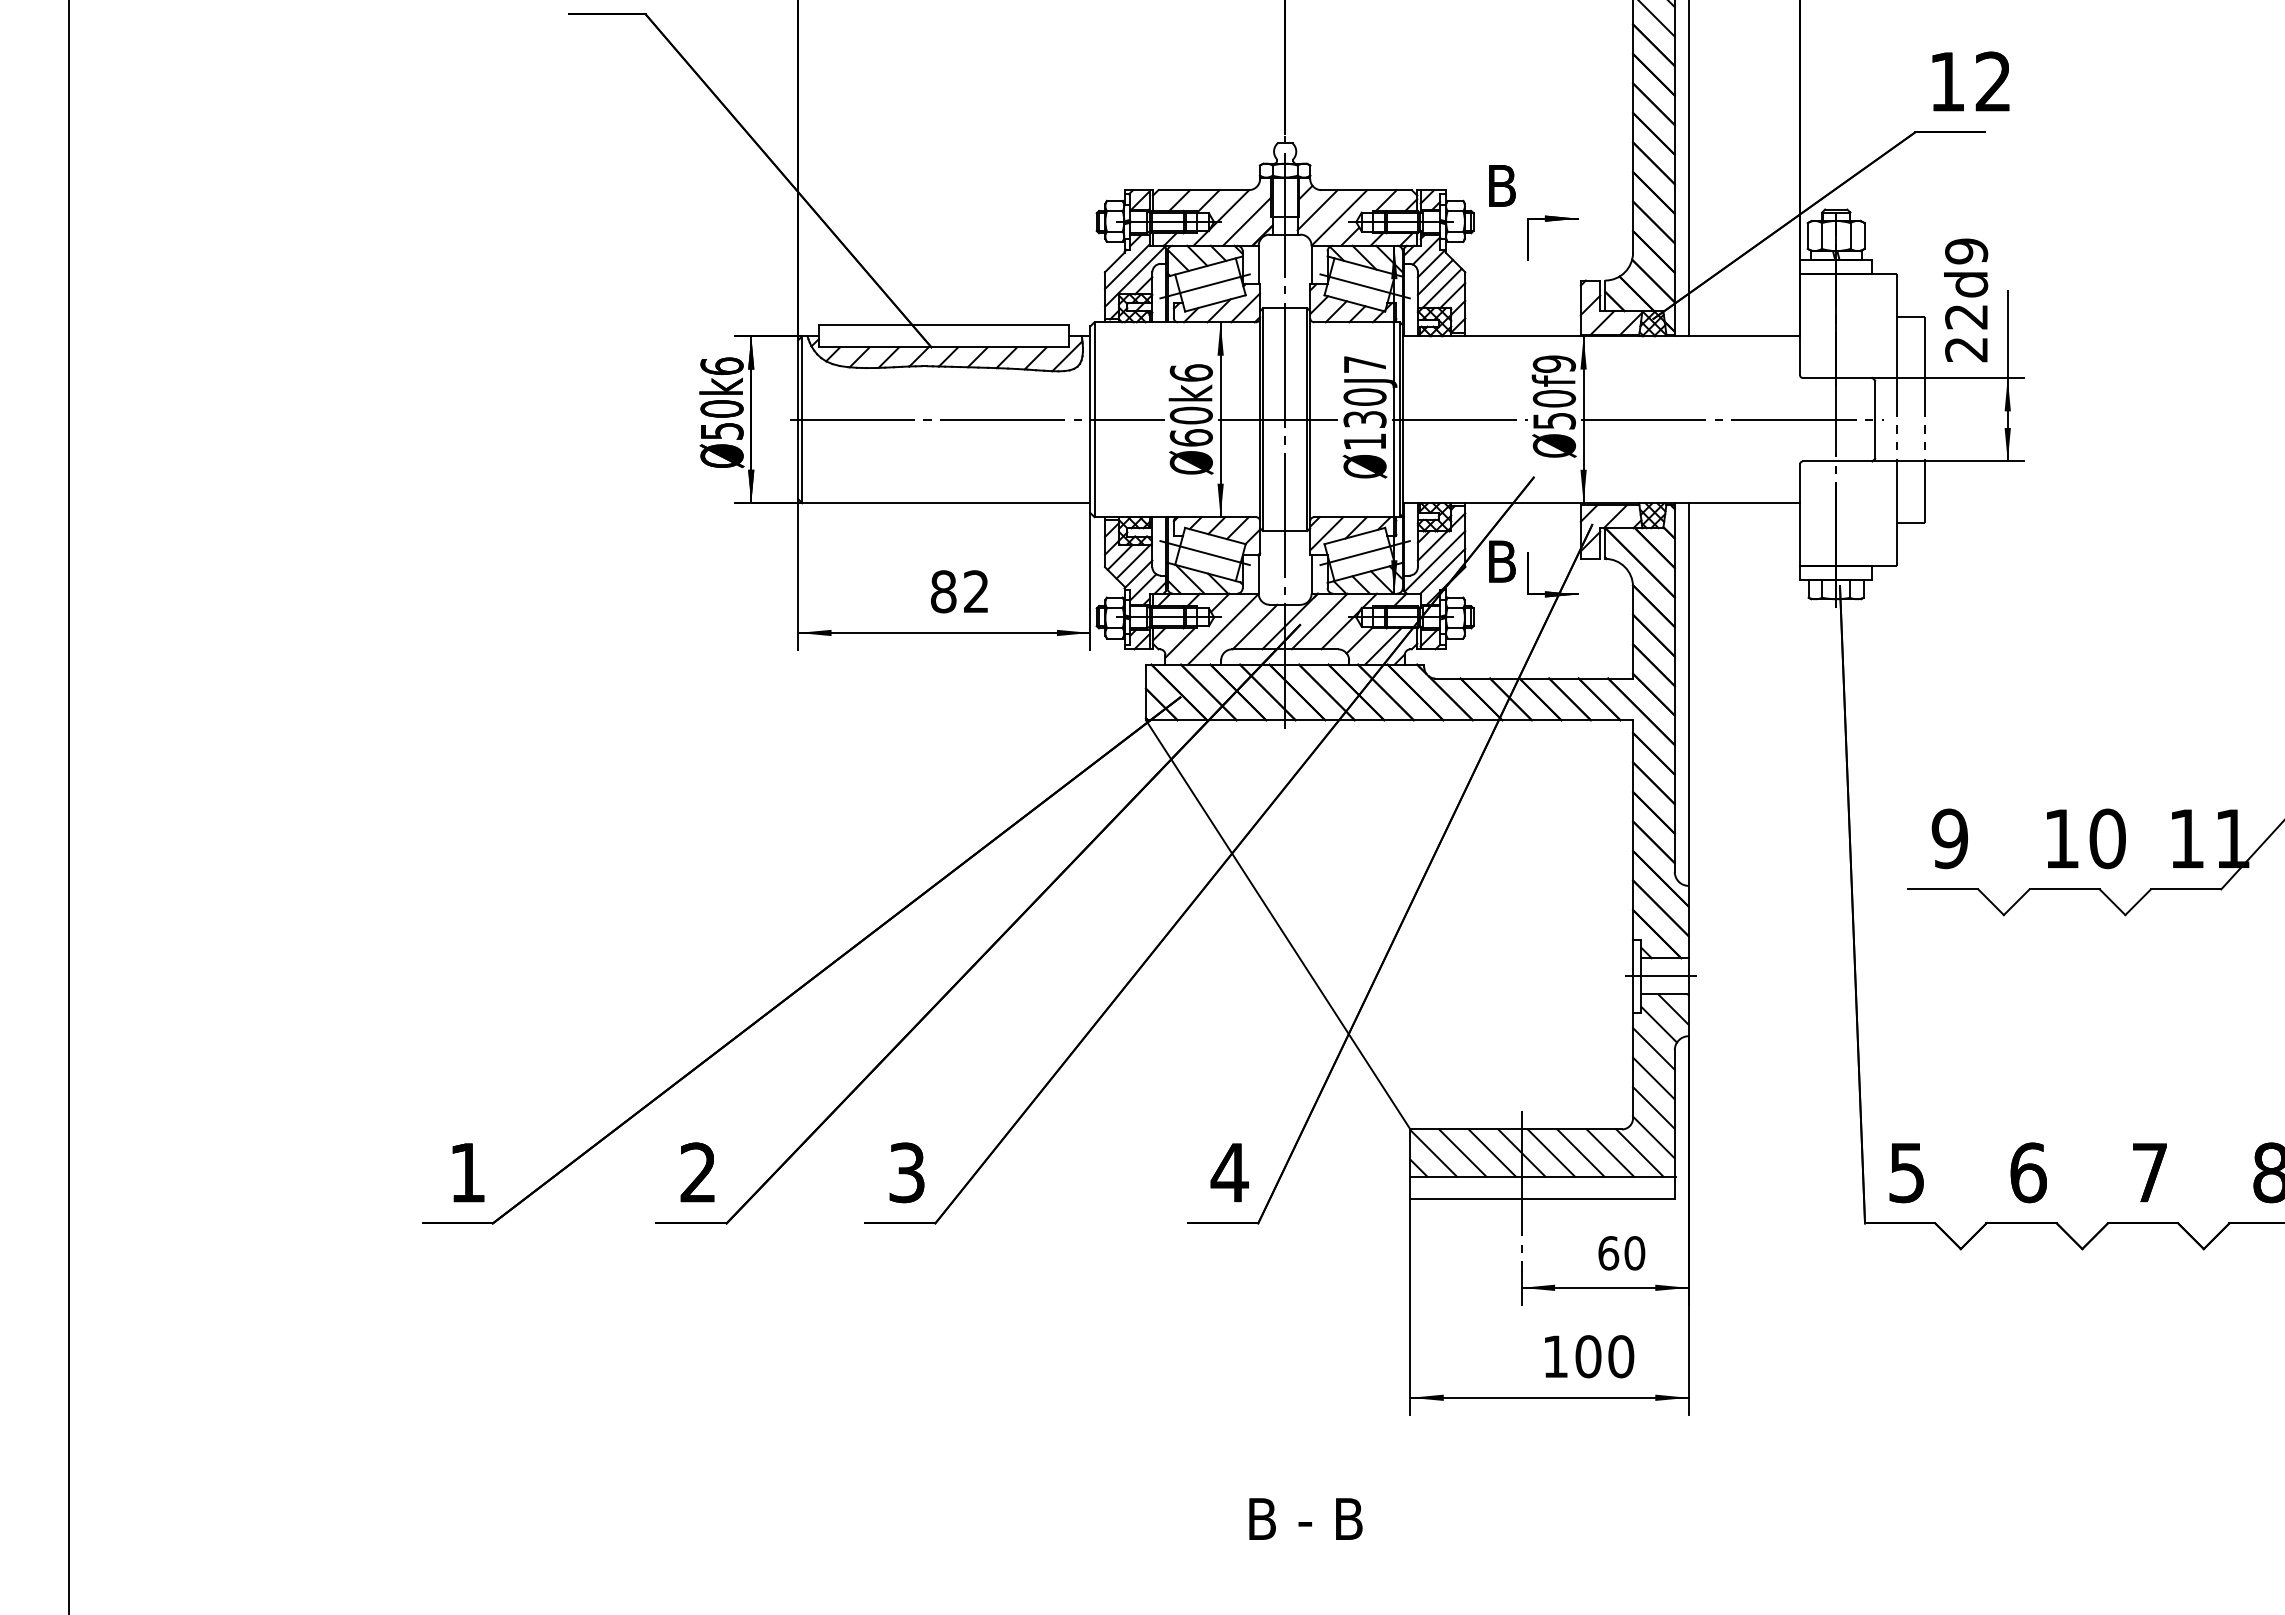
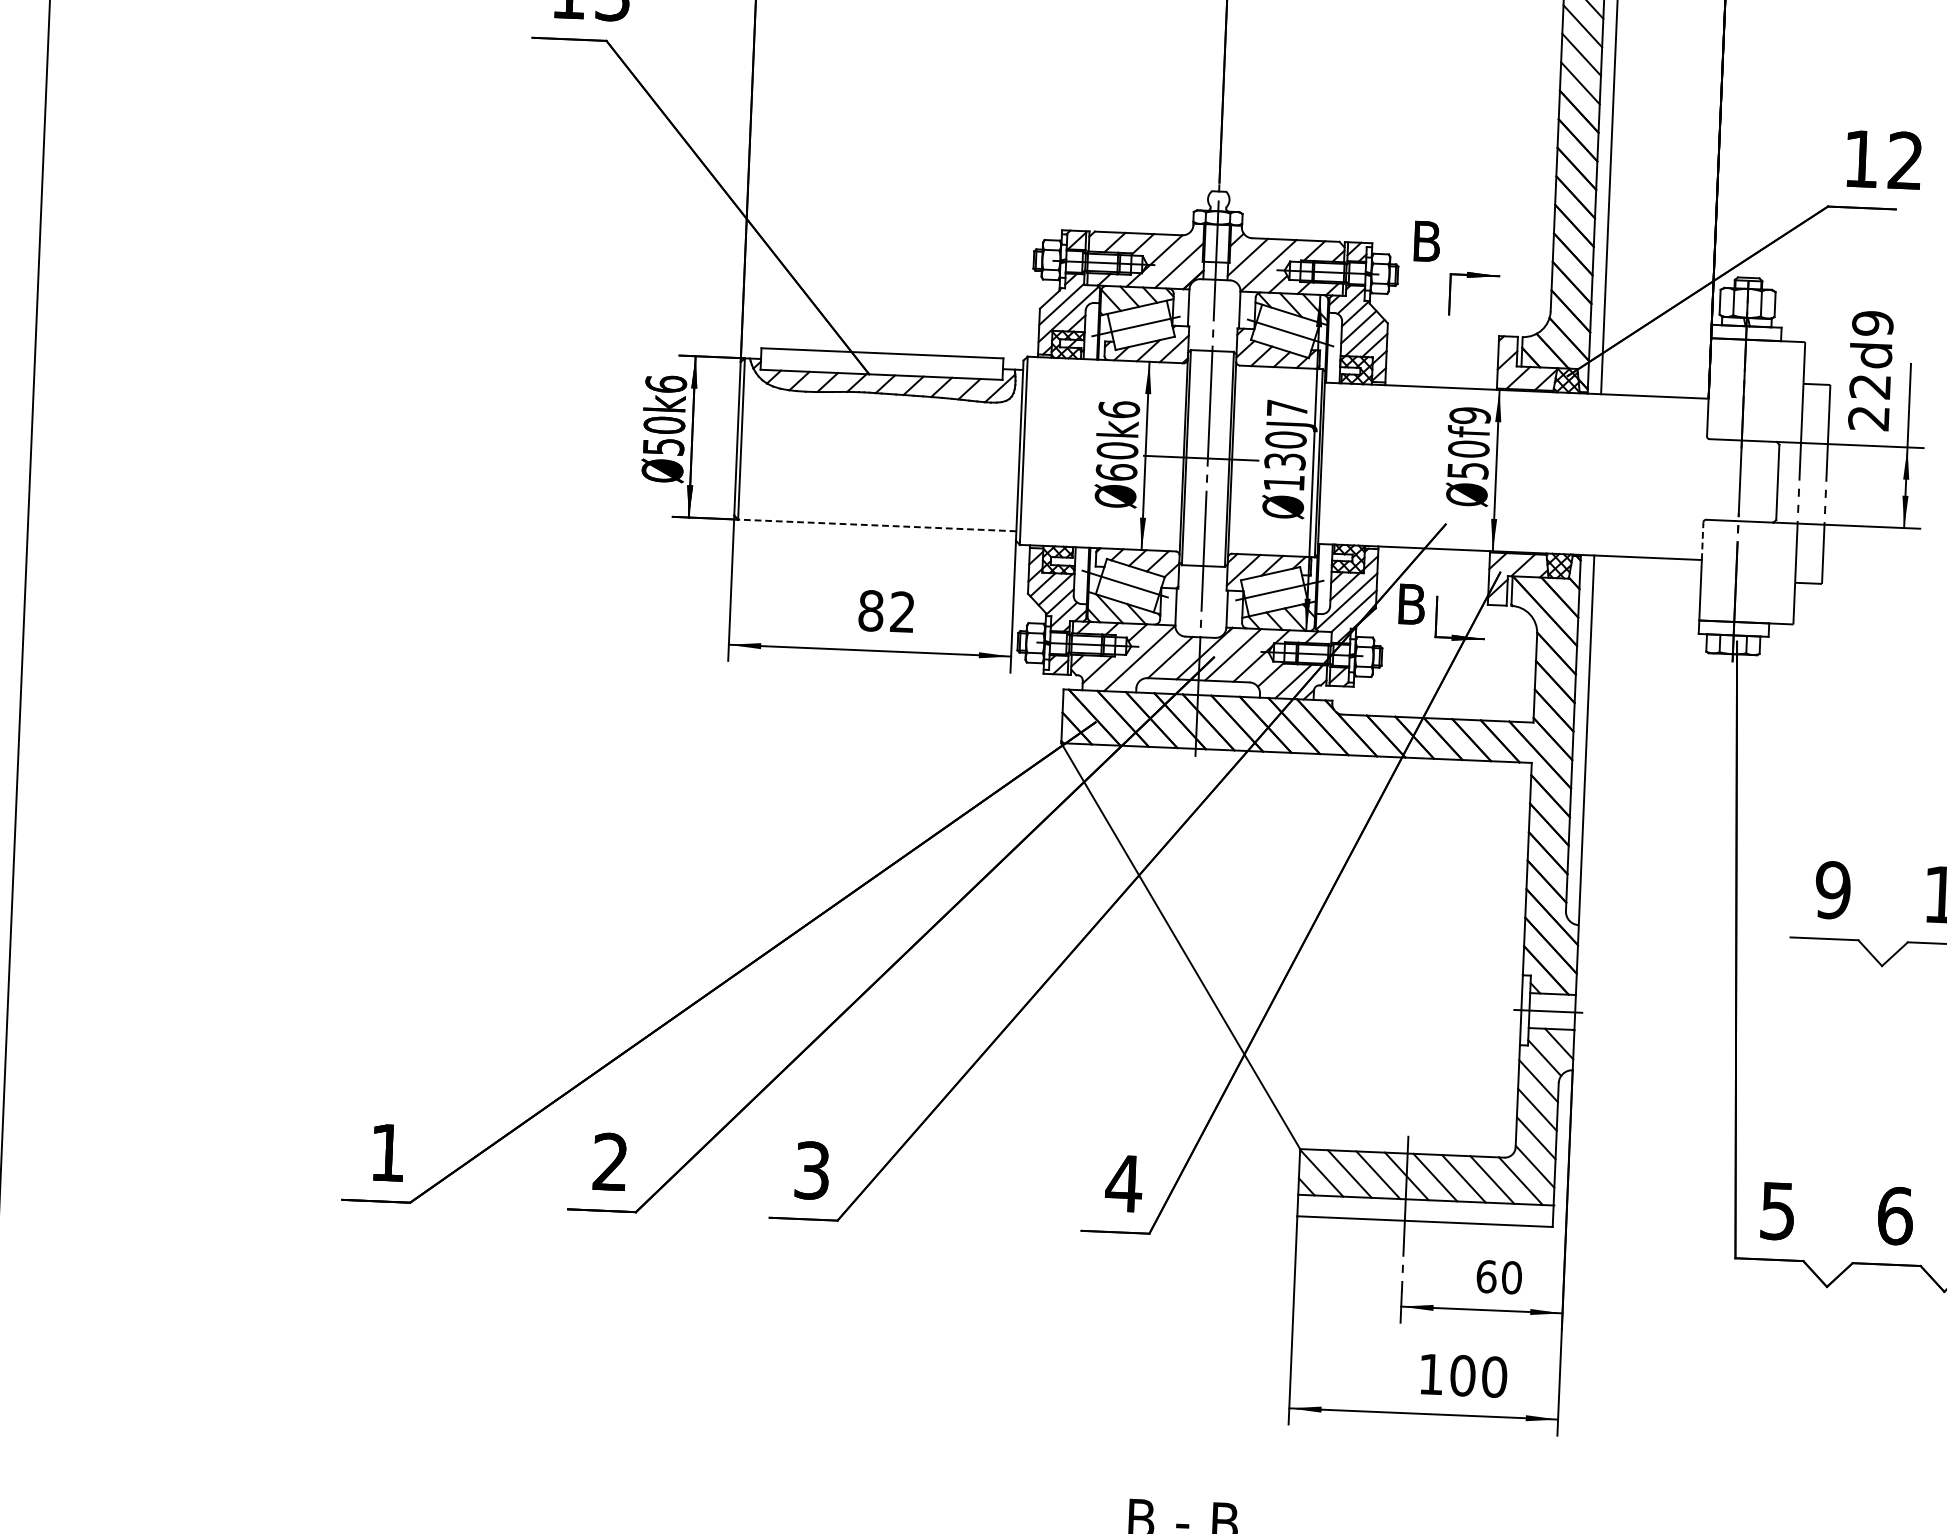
line: (976, 419) -> (909, 445), removed
line: (1459, 419) -> (1376, 465), removed
line: (1732, 419) -> (1639, 476), removed
line: (1800, 483) -> (1703, 540), solid -> dashed
line: (945, 503) -> (876, 525), solid -> dashed

